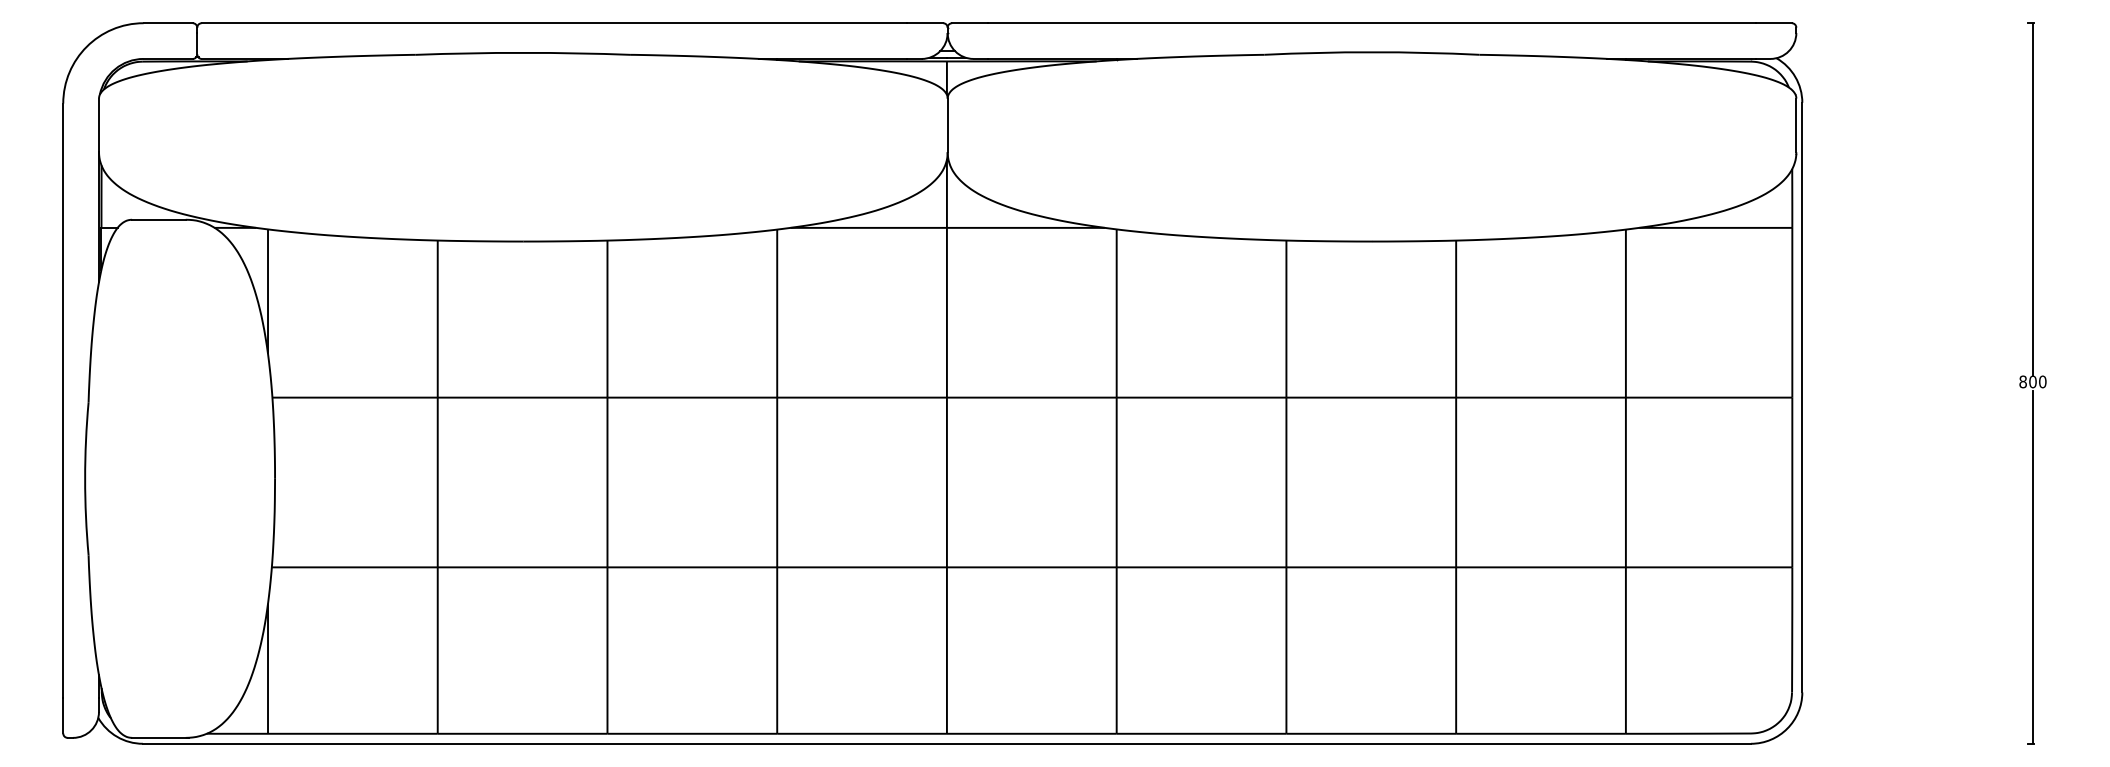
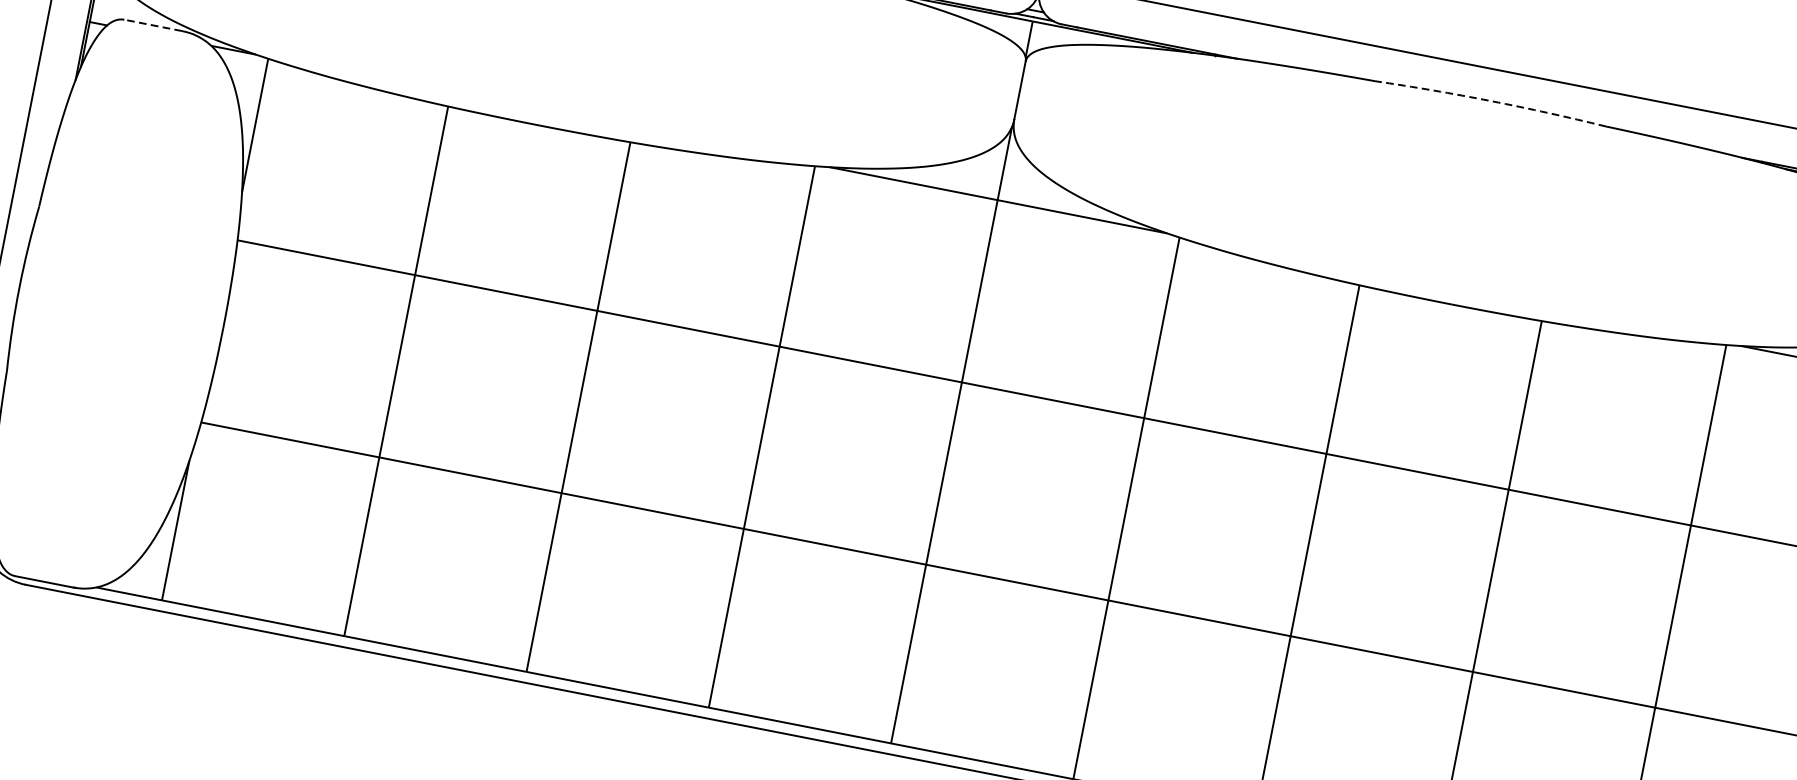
arc: (1372, 52) -> (1491, 101), solid -> dashed
line: (158, 219) -> (152, 25), solid -> dashed

